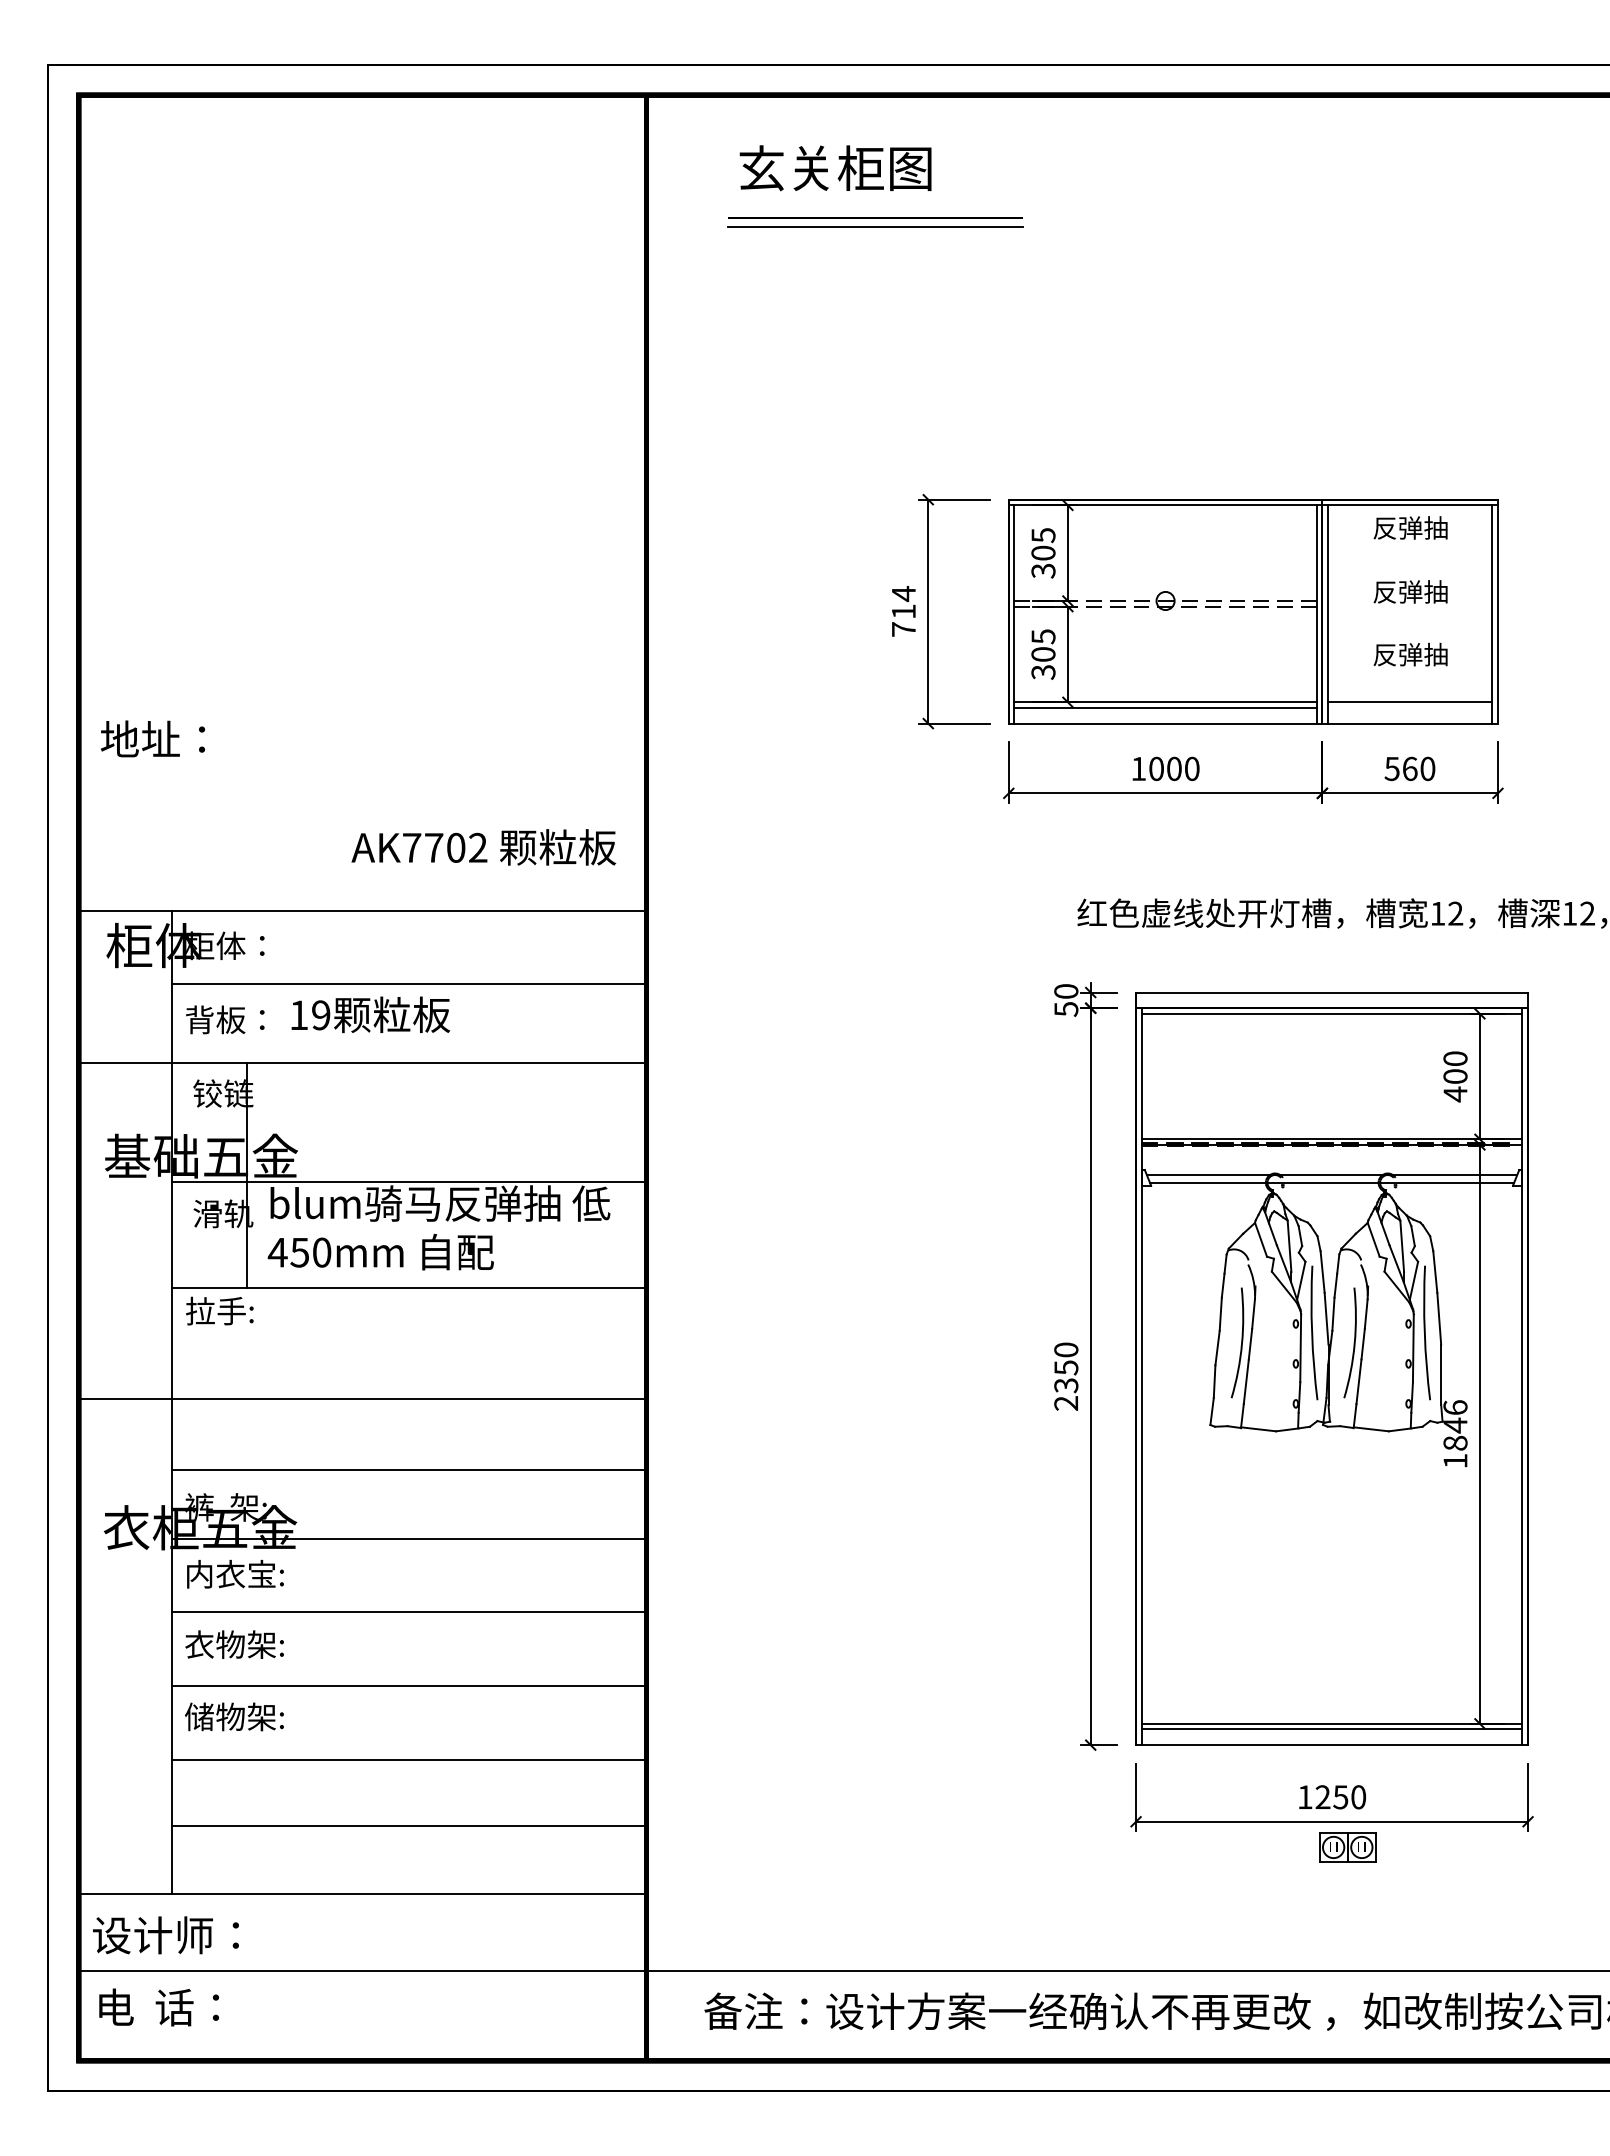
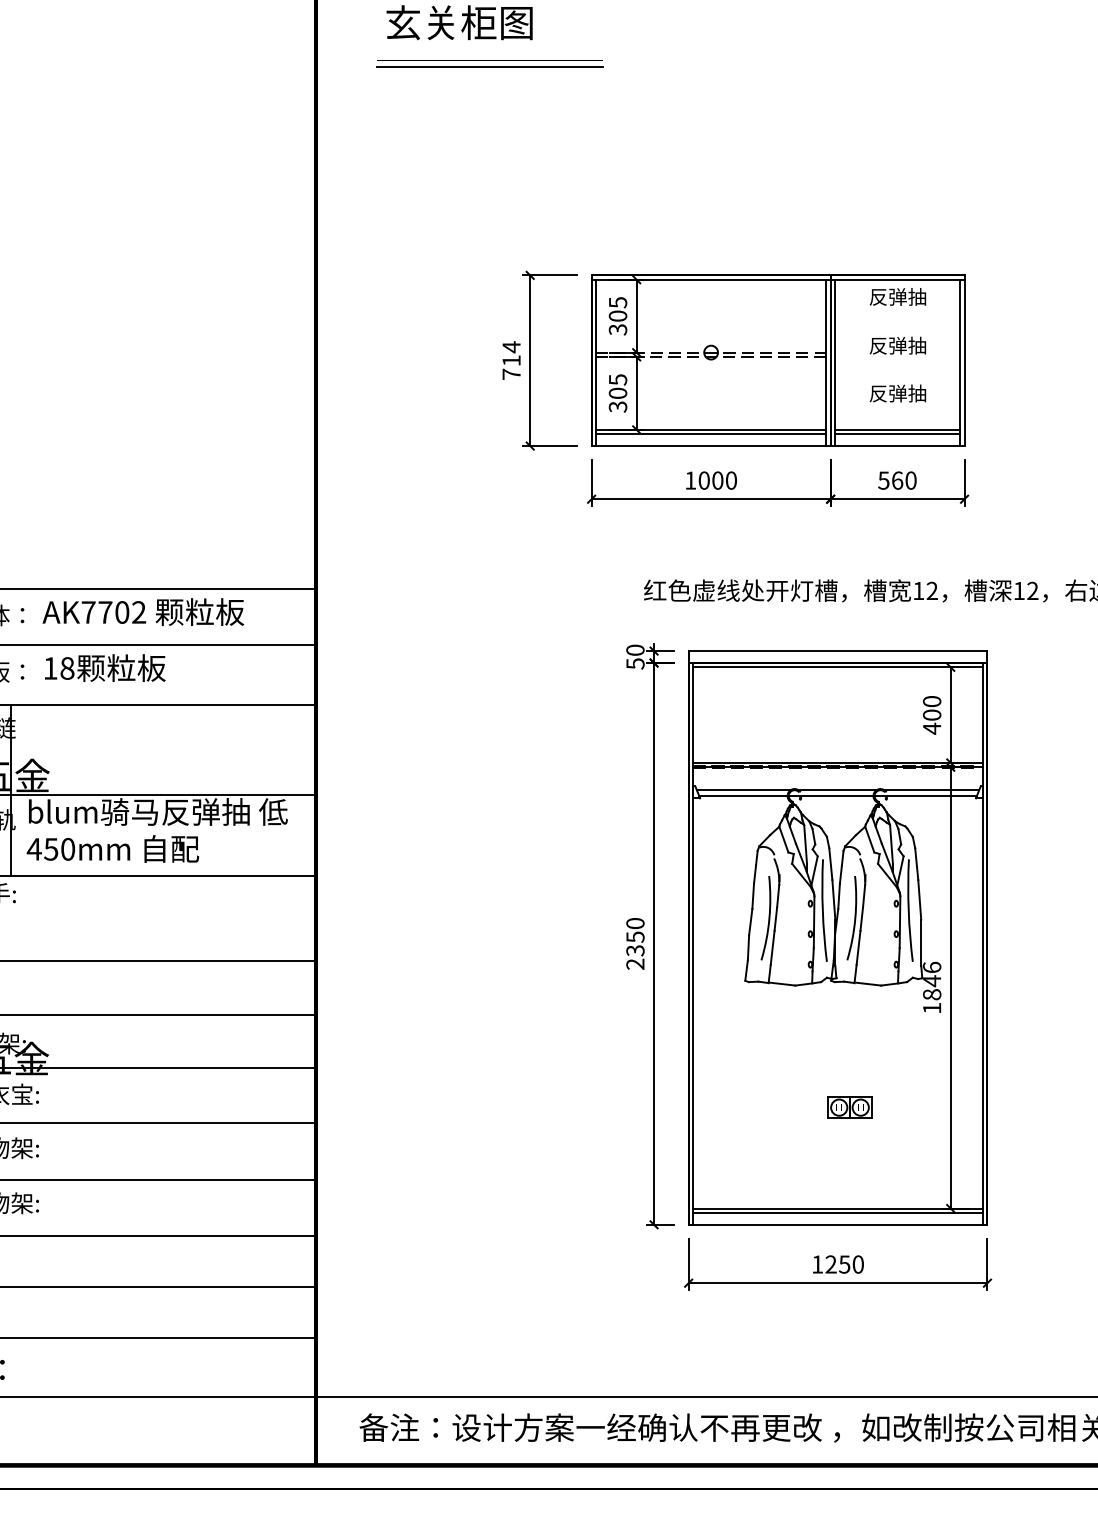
line: (1410, 707) -> (897, 433), added
text: (483, 847) -> (143, 612), moved
text: (321, 1015) -> (67, 668), 19 -> 18
part: (1347, 1847) -> (849, 1107), moved

